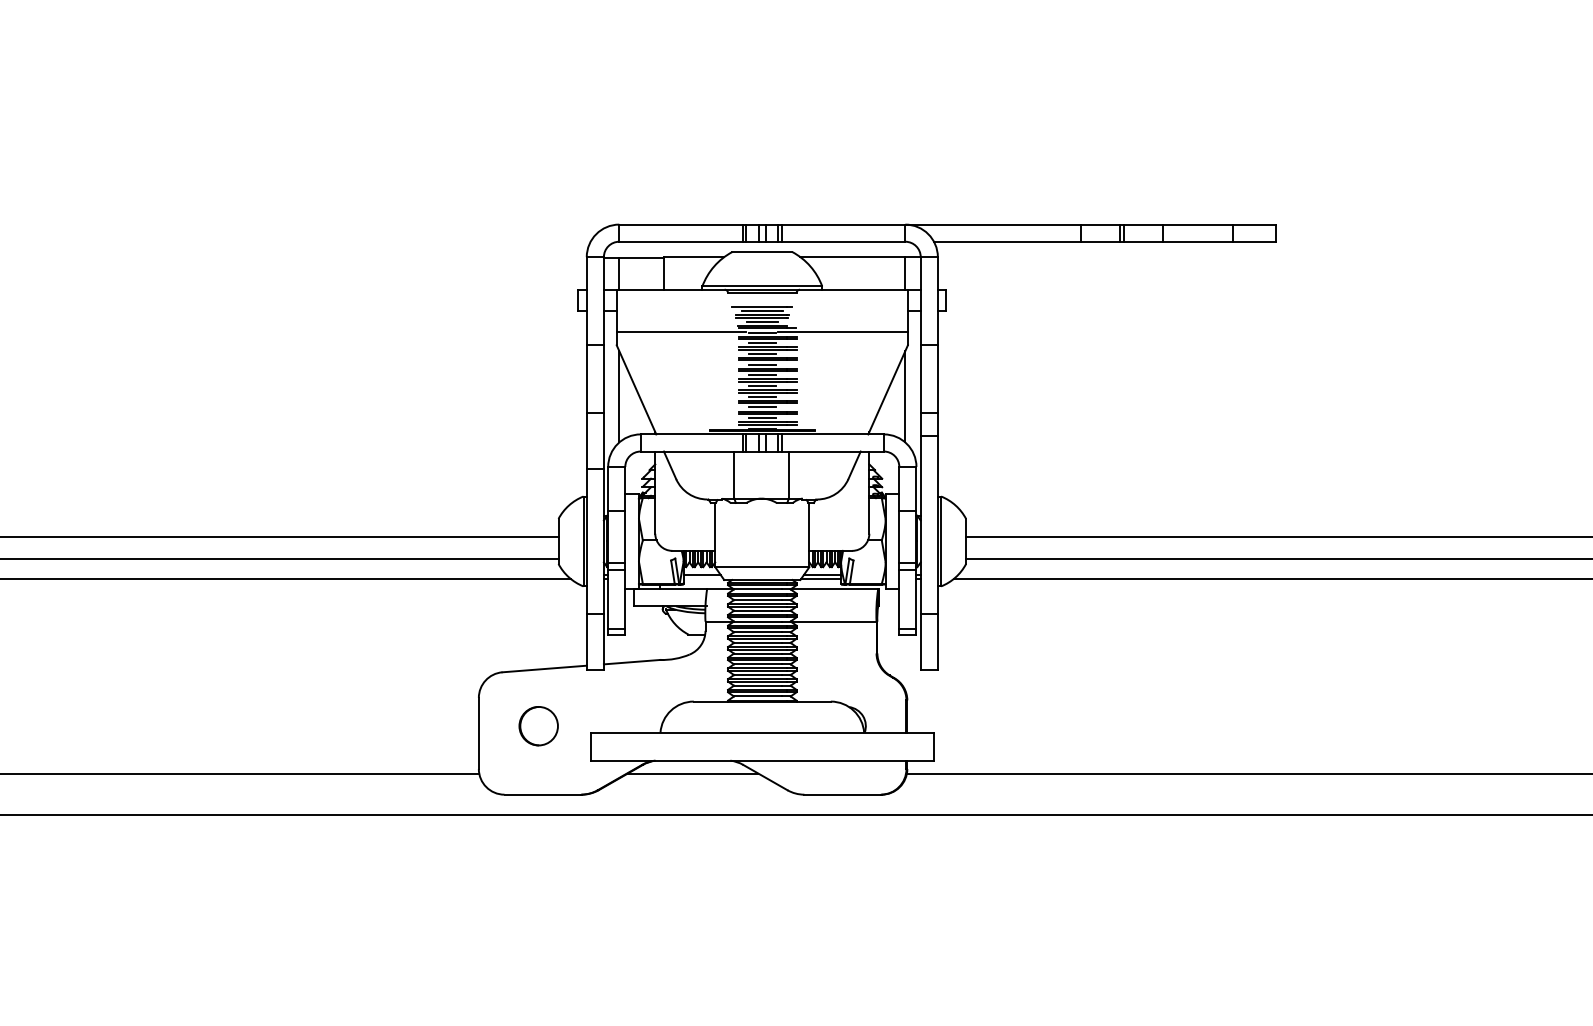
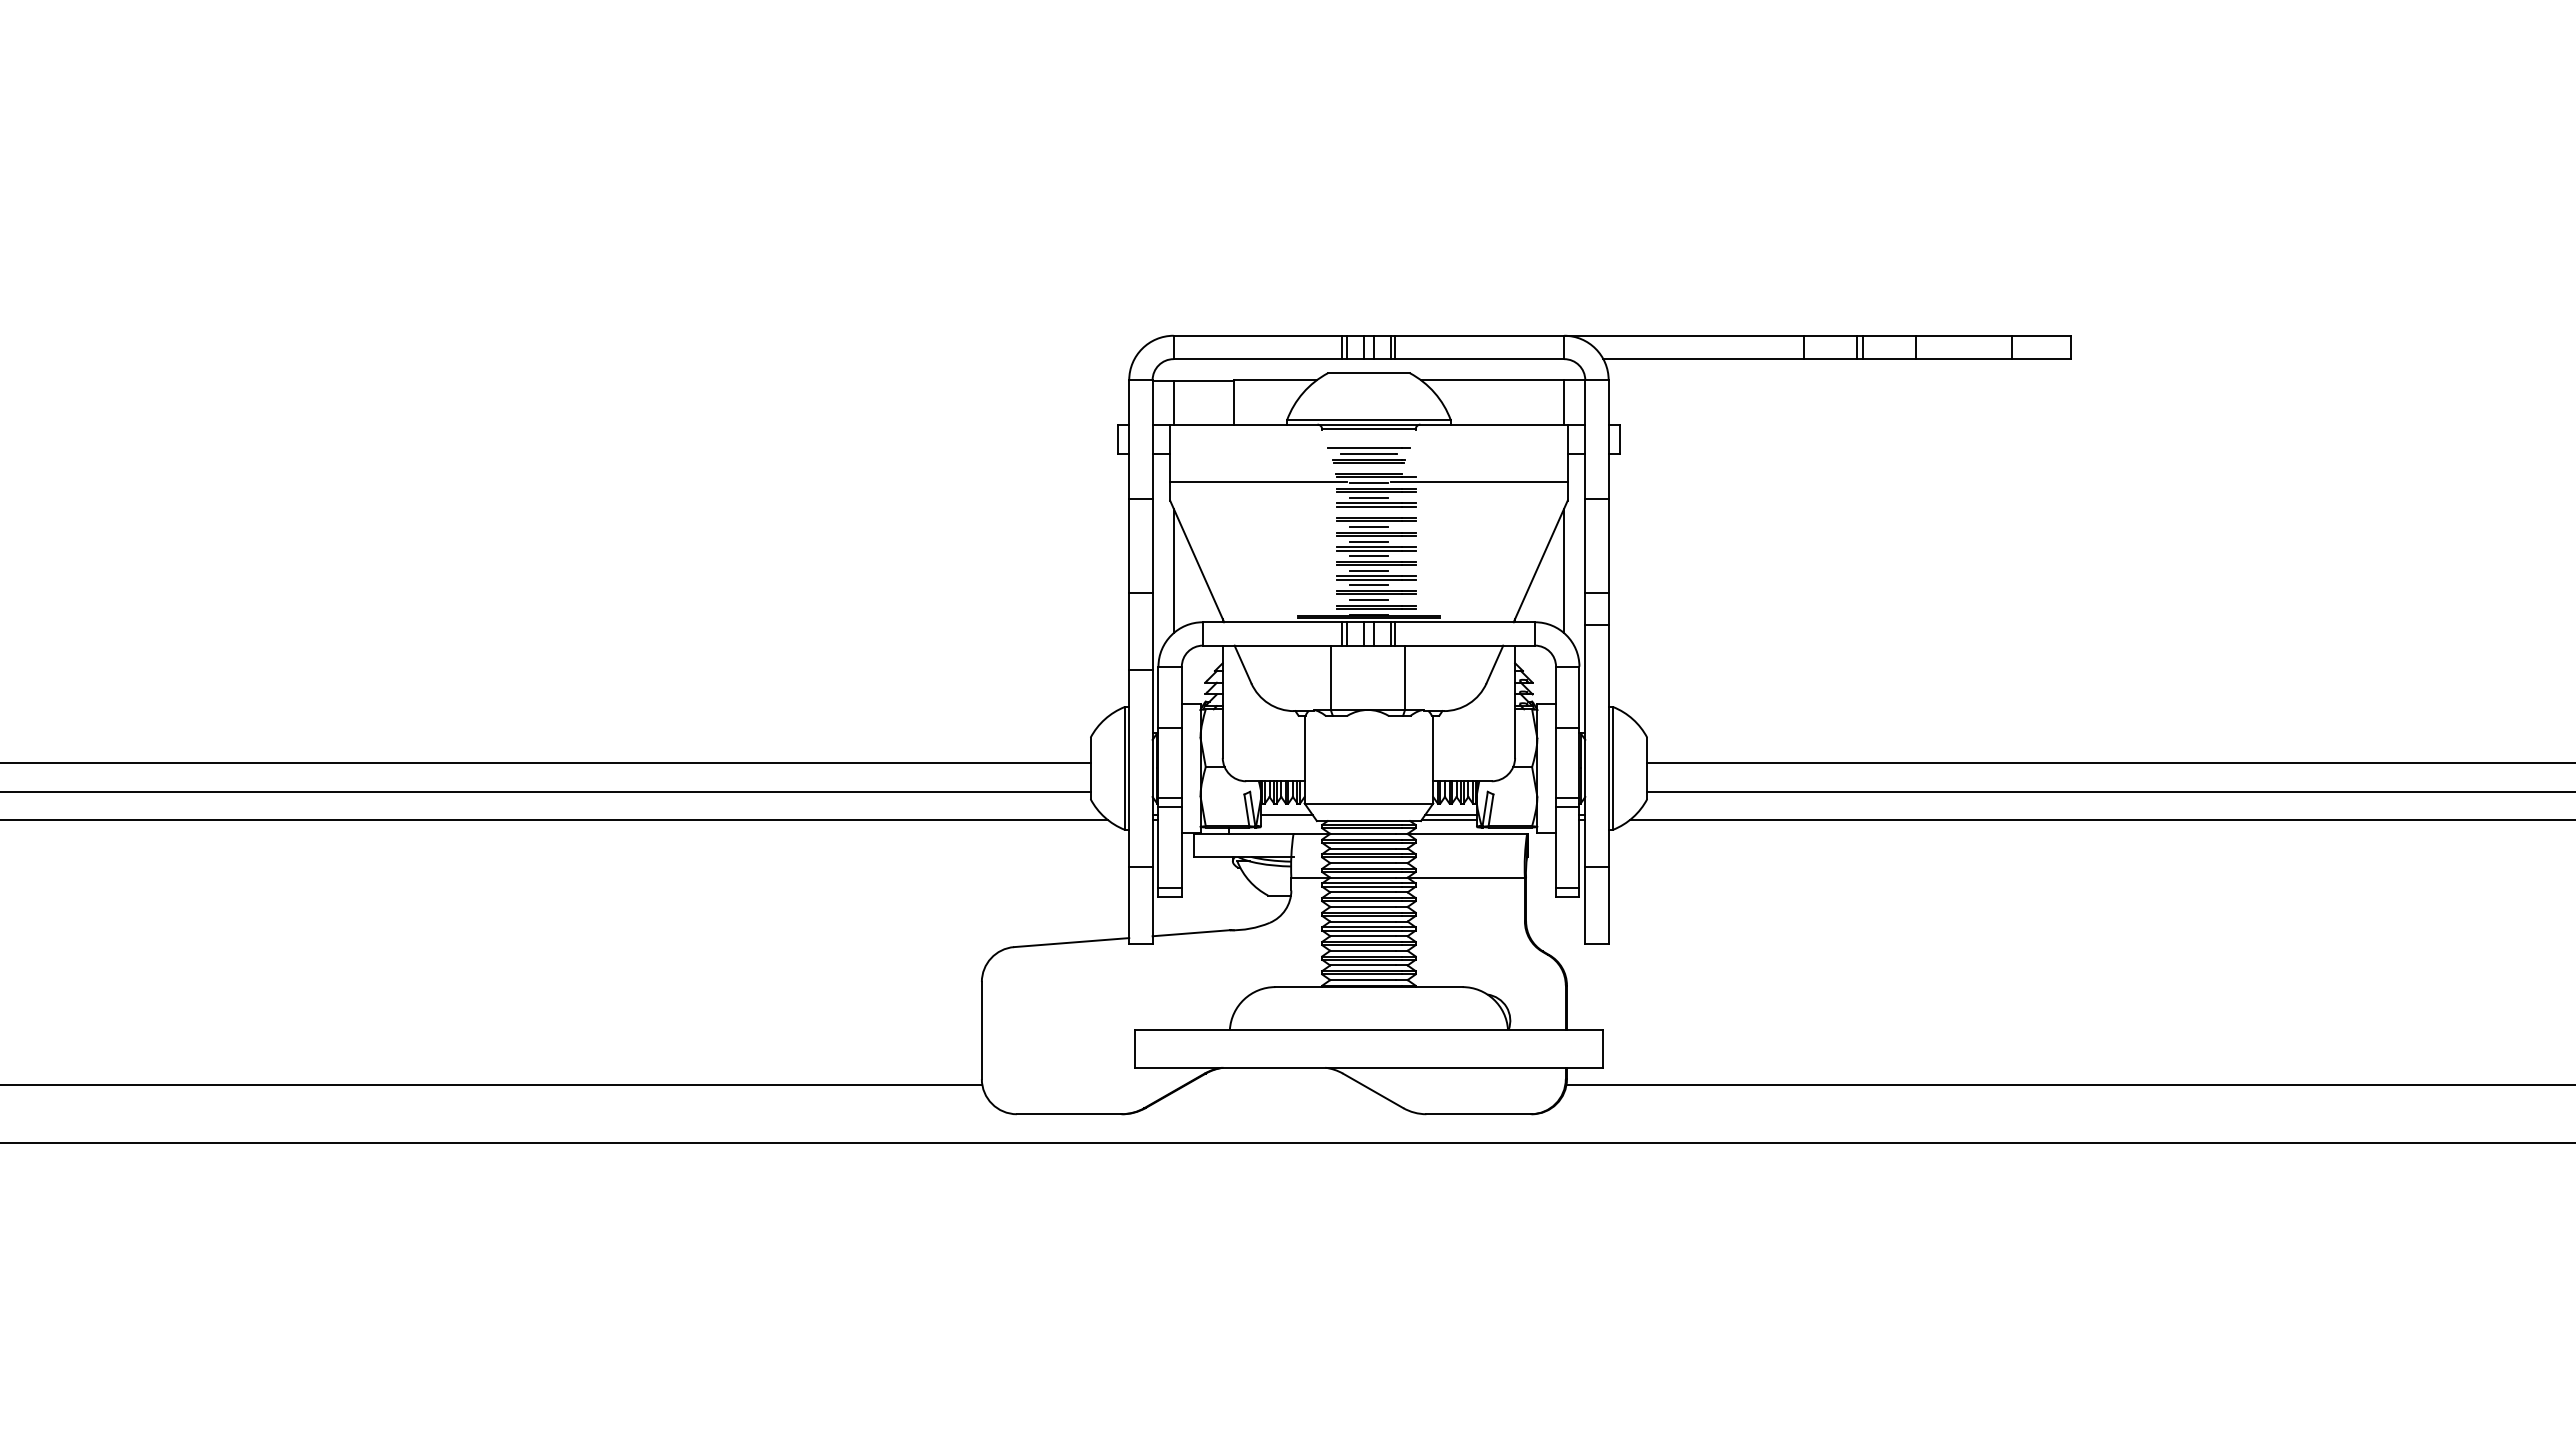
line: (761, 321) -> (1368, 468), removed
line: (761, 354) -> (1368, 512), removed
circle: (538, 726) -> (1063, 1020), removed
line: (693, 773) -> (1274, 1085), removed

